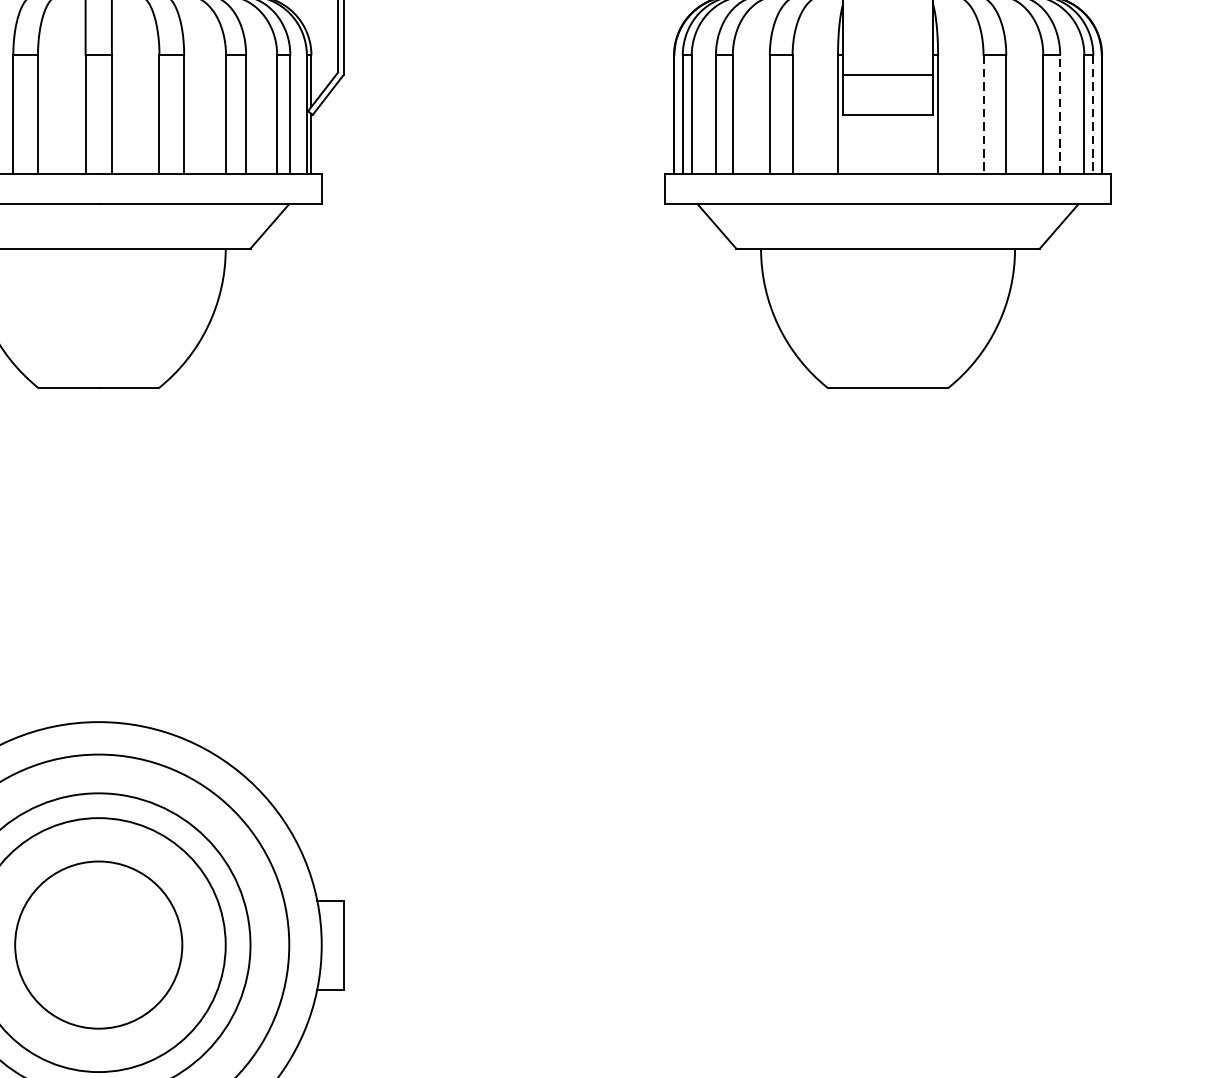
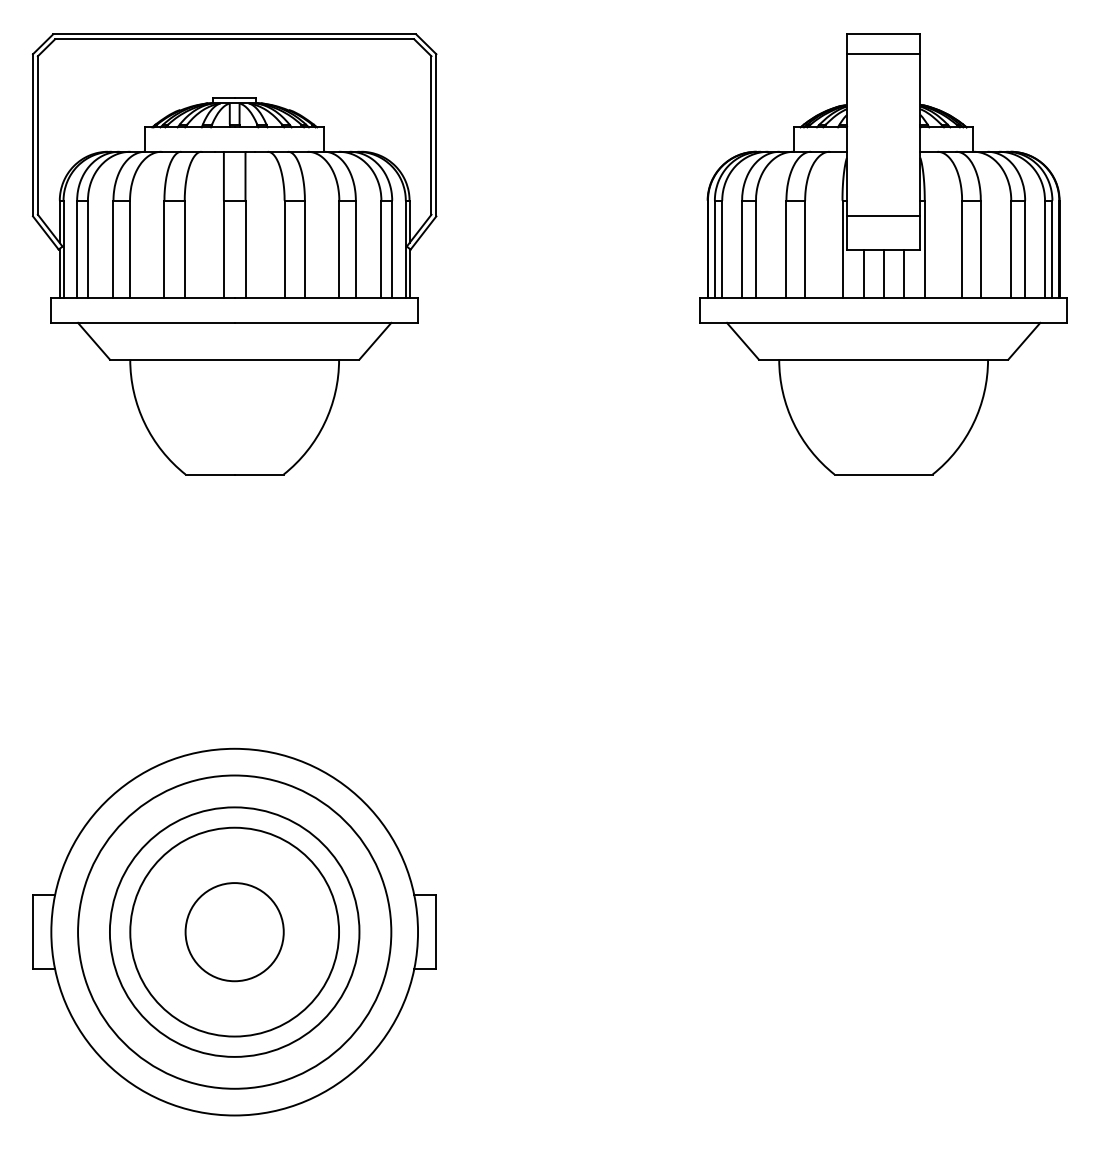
line: (983, 114) -> (962, 249), dashed -> solid
line: (1060, 114) -> (1025, 249), dashed -> solid
line: (1093, 114) -> (1052, 249), dashed -> solid
line: (863, 143) -> (863, 273), added
line: (887, 143) -> (883, 273), added
line: (912, 143) -> (903, 273), added
circle: (98, 945) -> (234, 932), size x0.71

